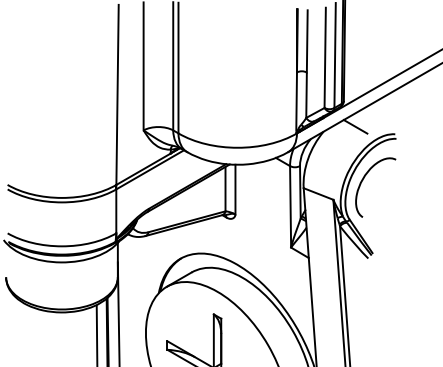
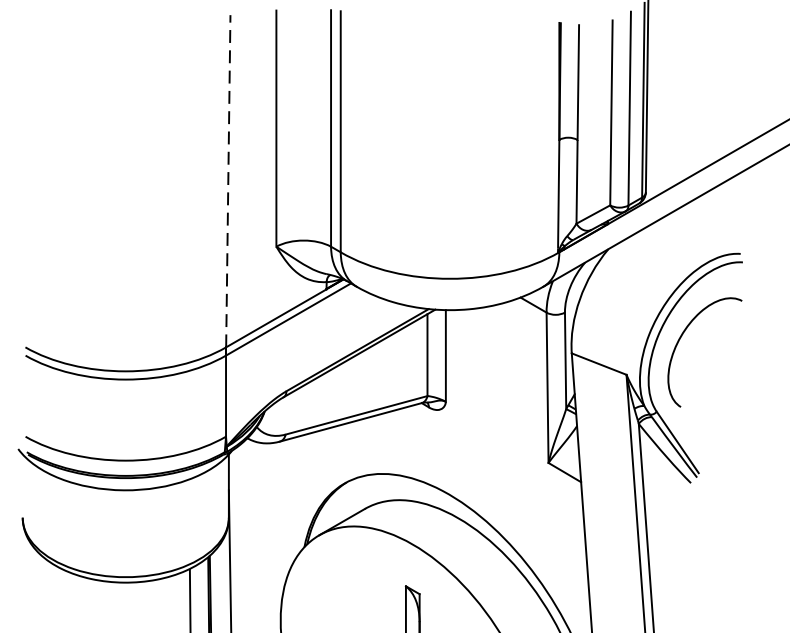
line: (117, 94) -> (228, 180), solid -> dashed
line: (355, 126) -> (667, 239), removed

